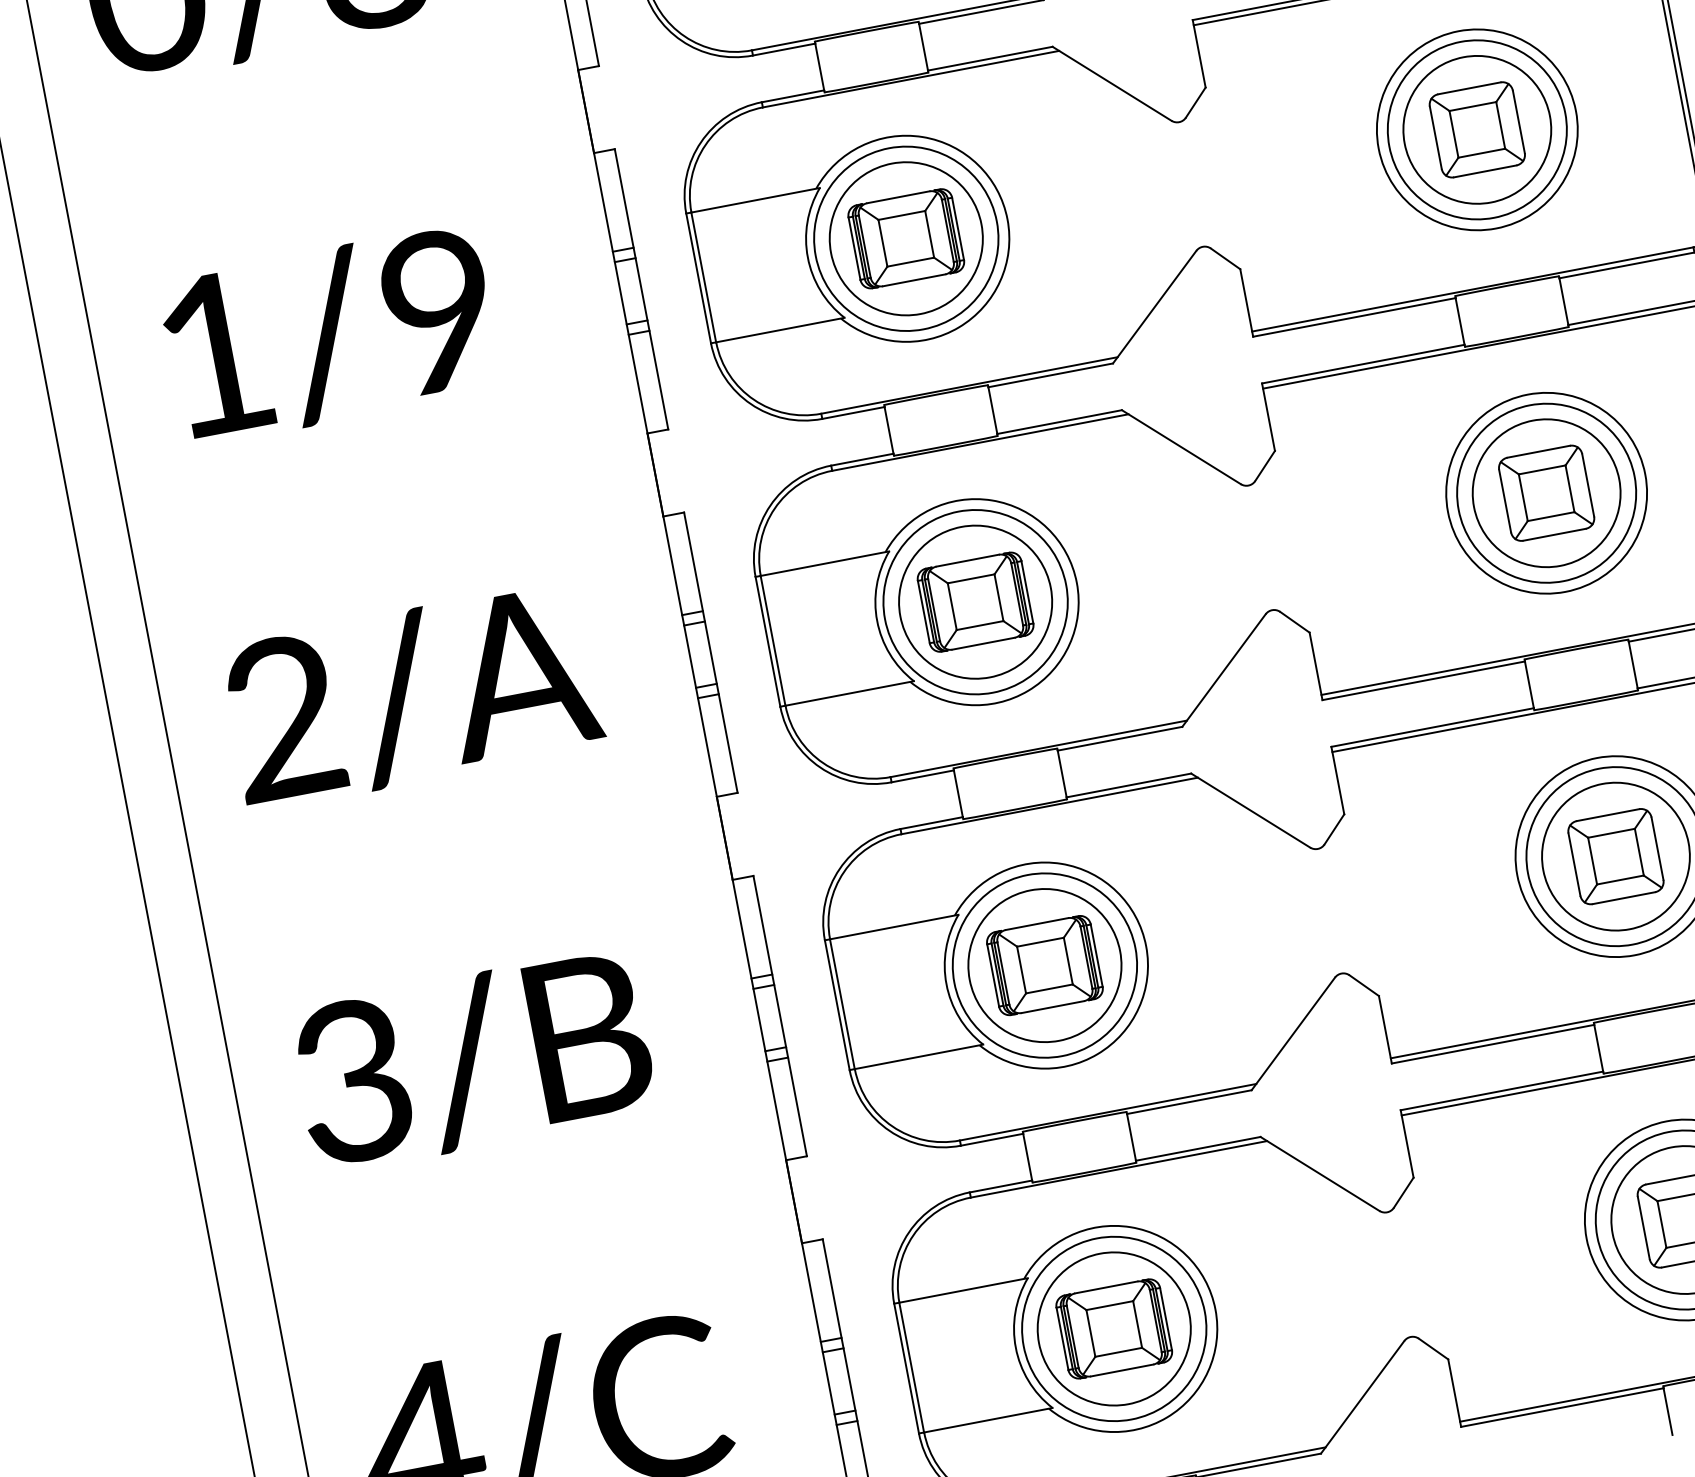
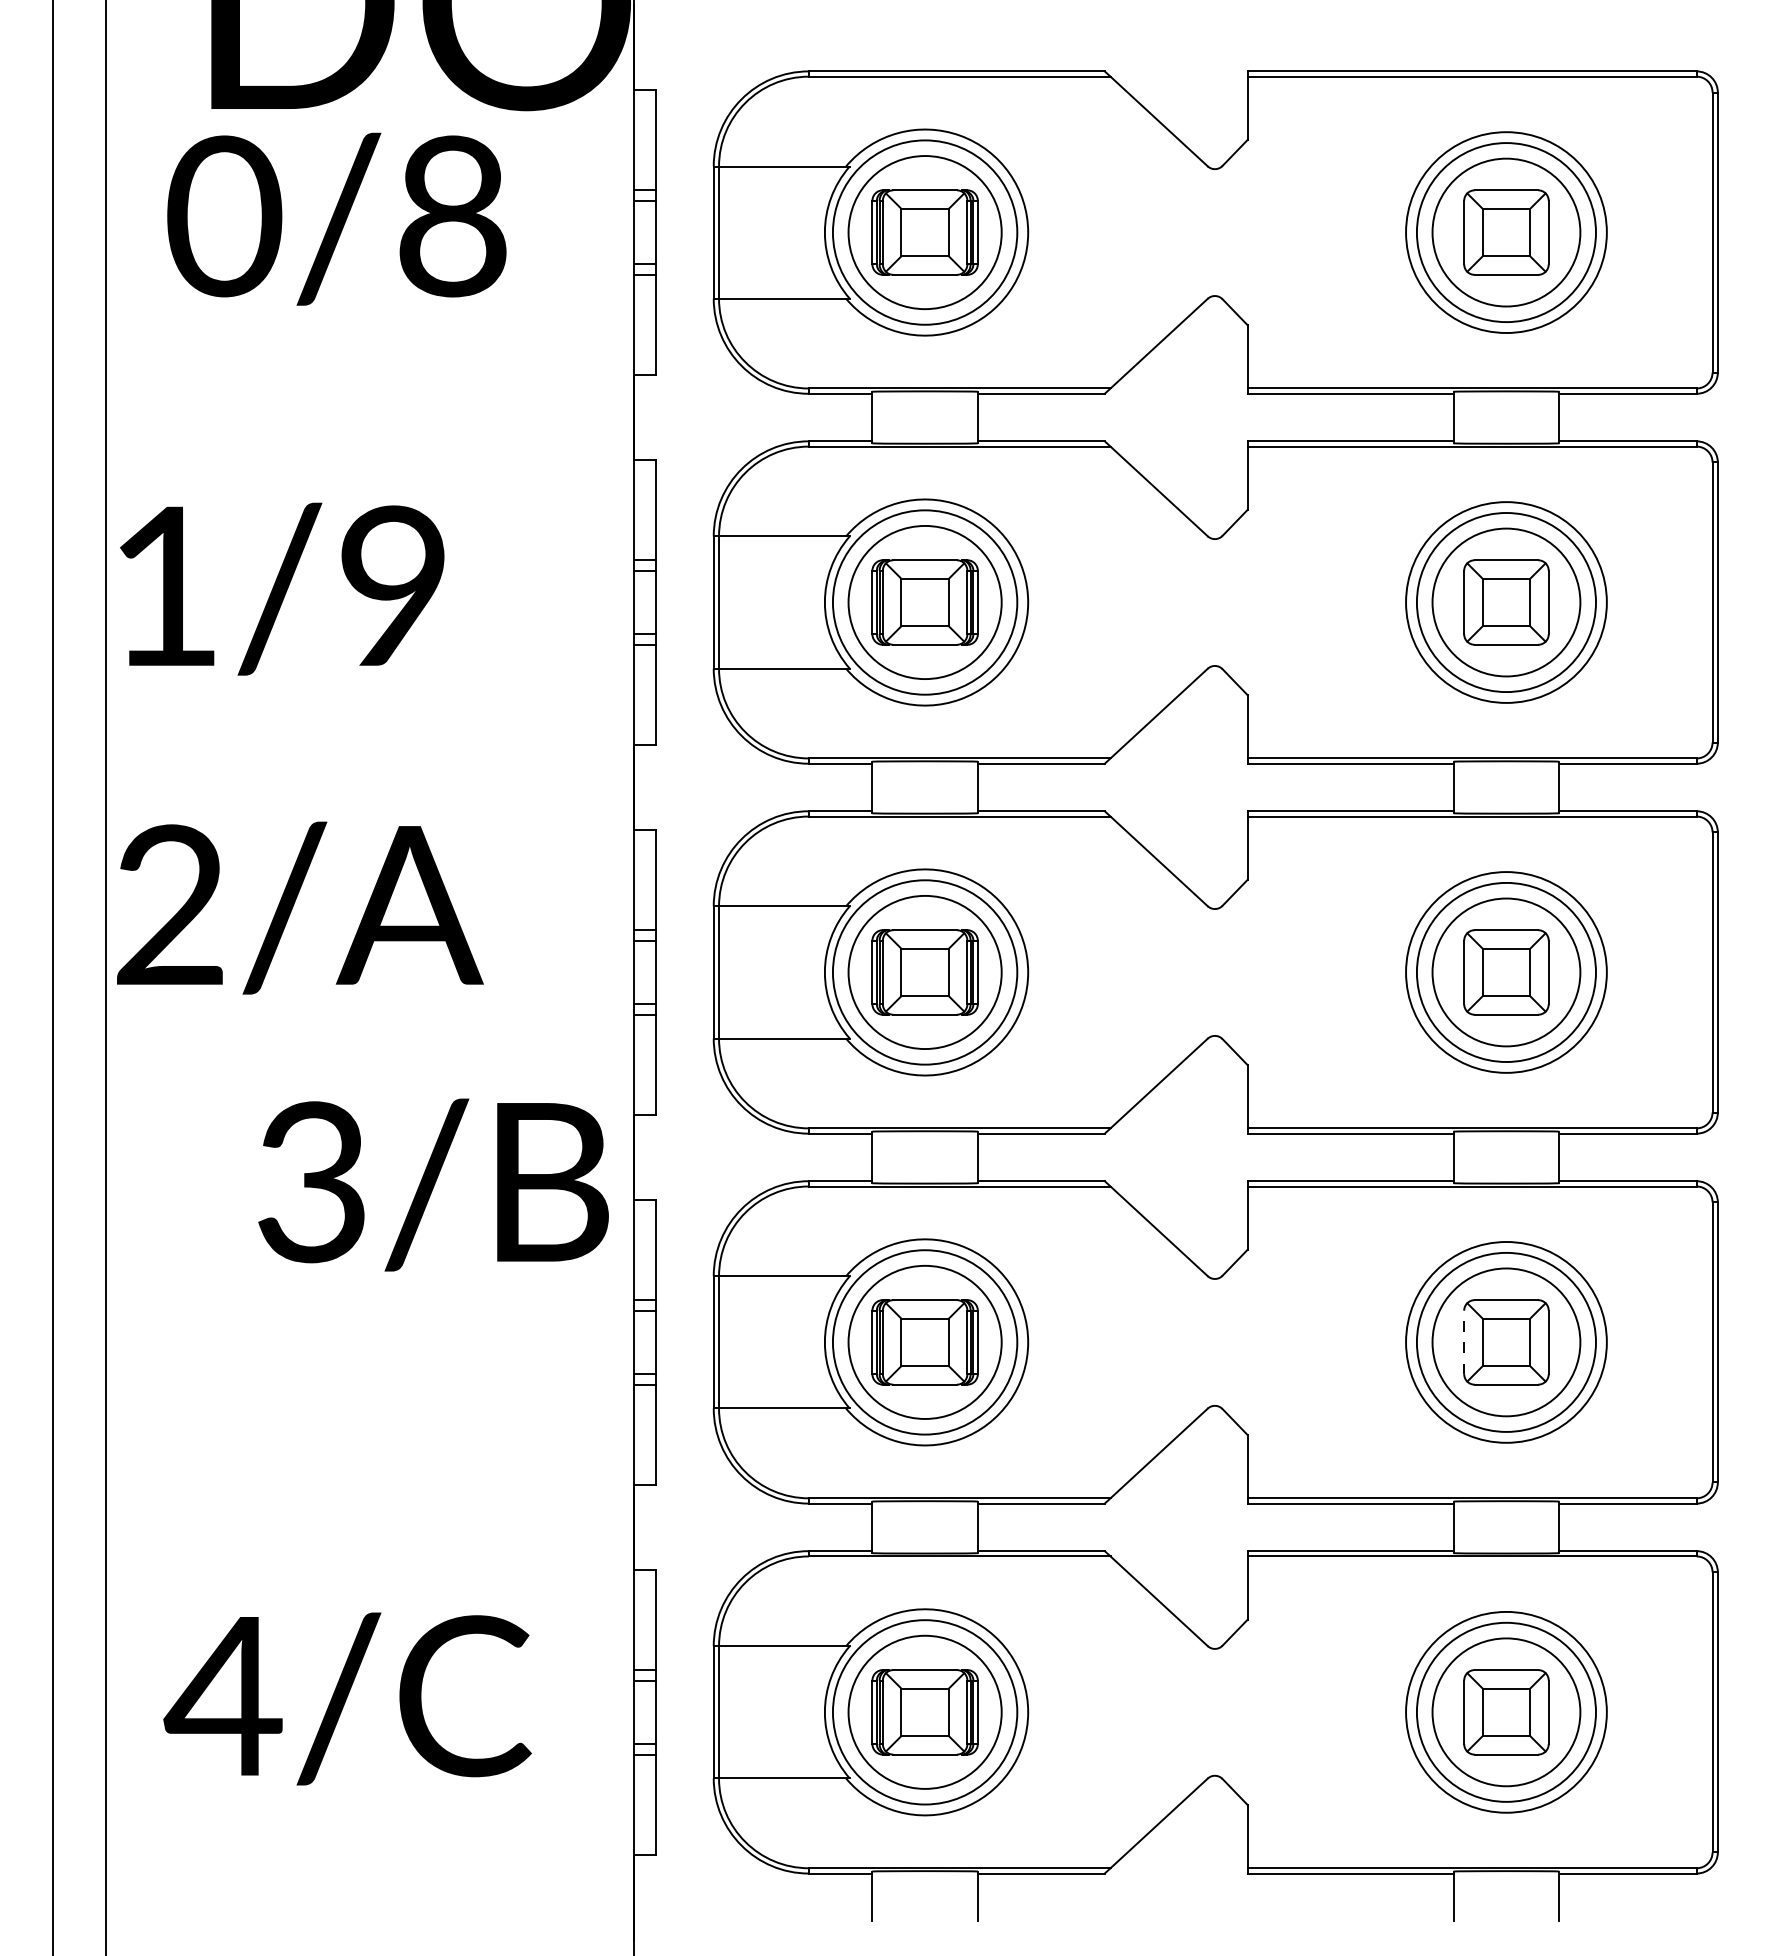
text: (330, 334) -> (282, 588), moved
text: (412, 695) -> (300, 907), moved
line: (1574, 864) -> (1464, 1342), solid -> dashed
text: (472, 1060) -> (433, 1184), moved

